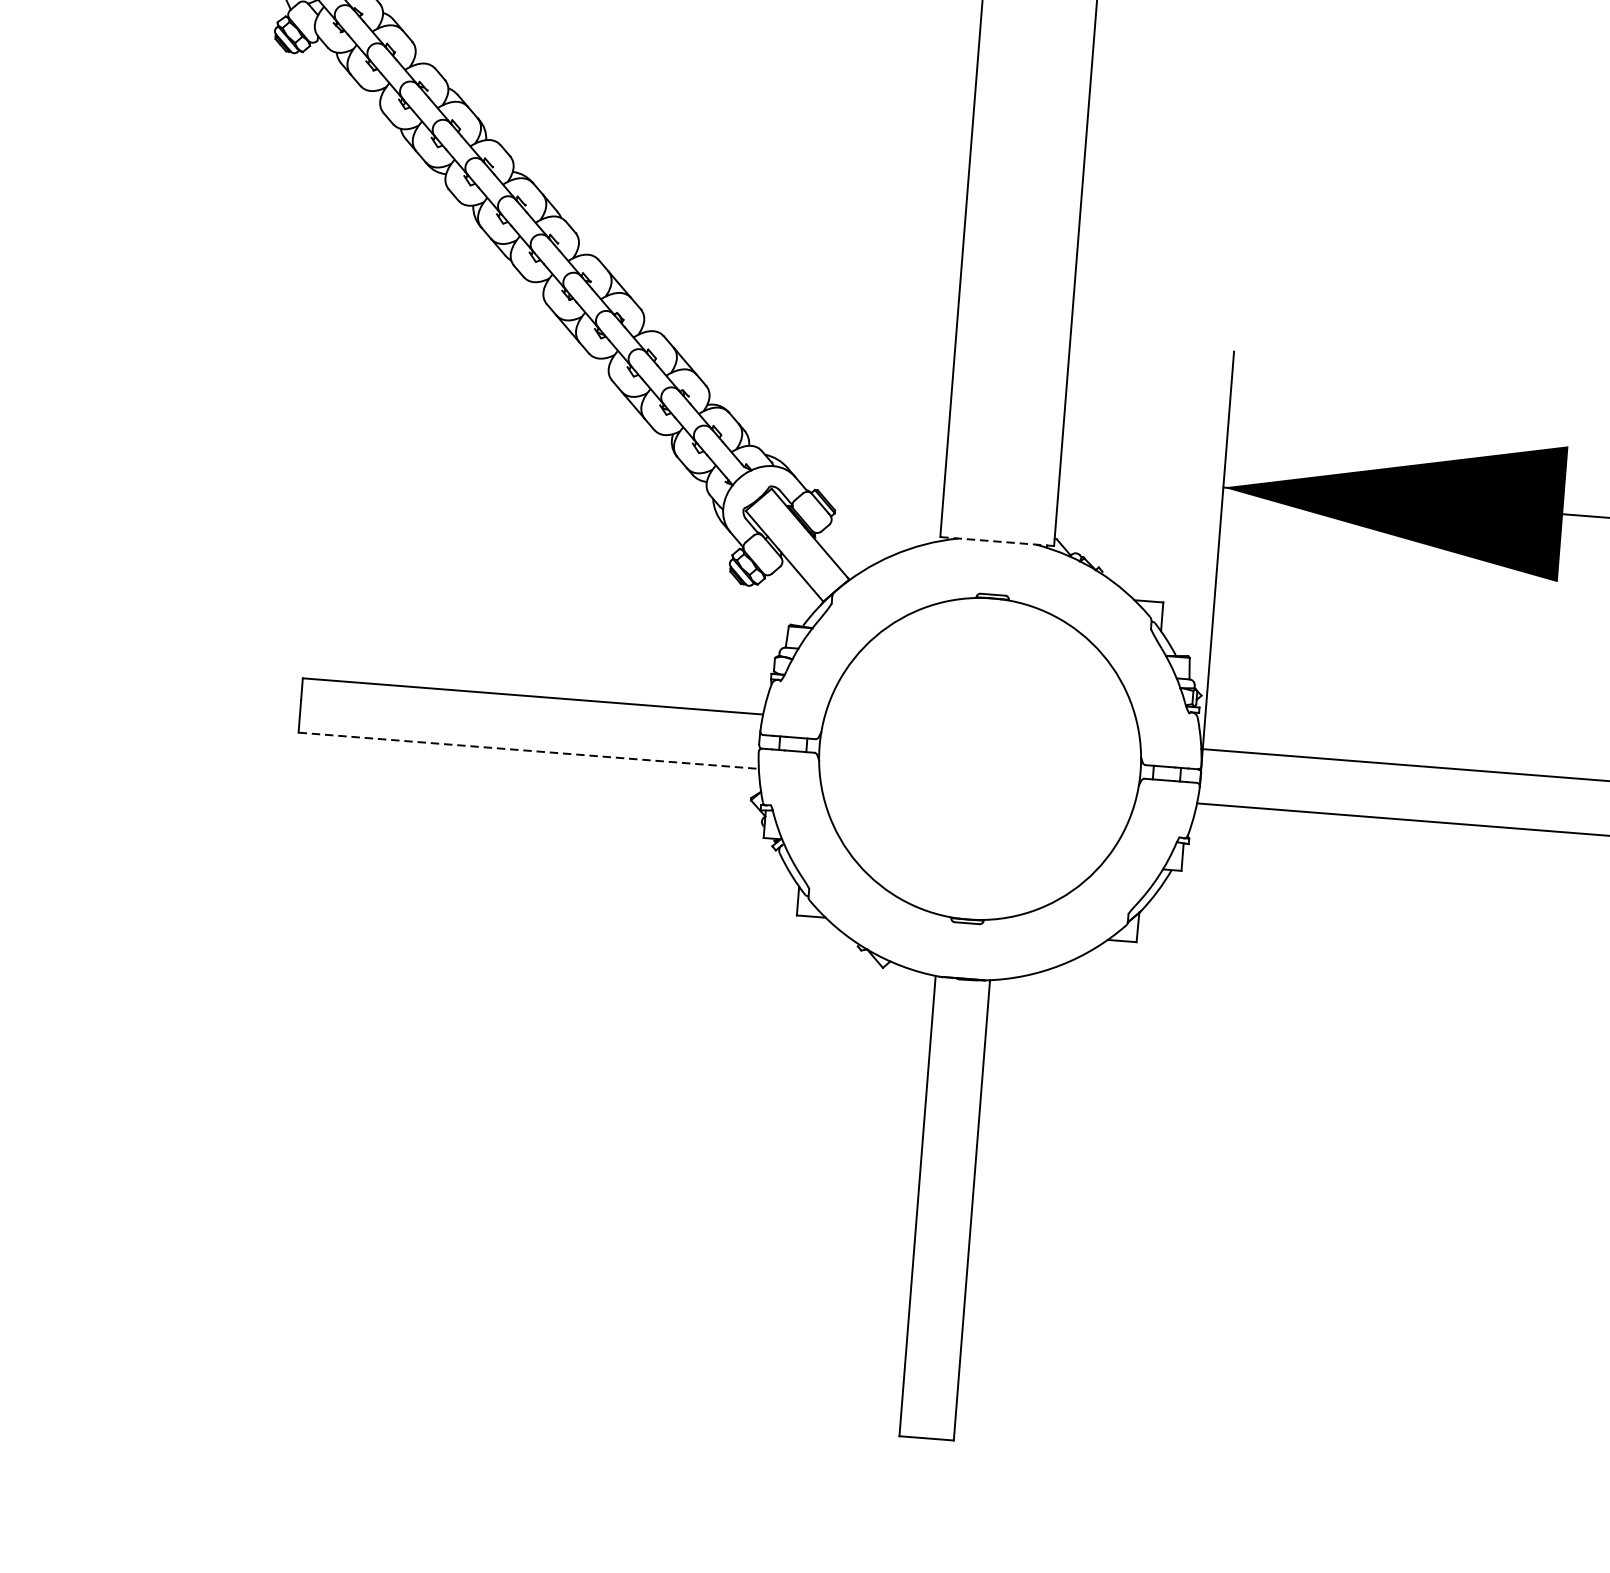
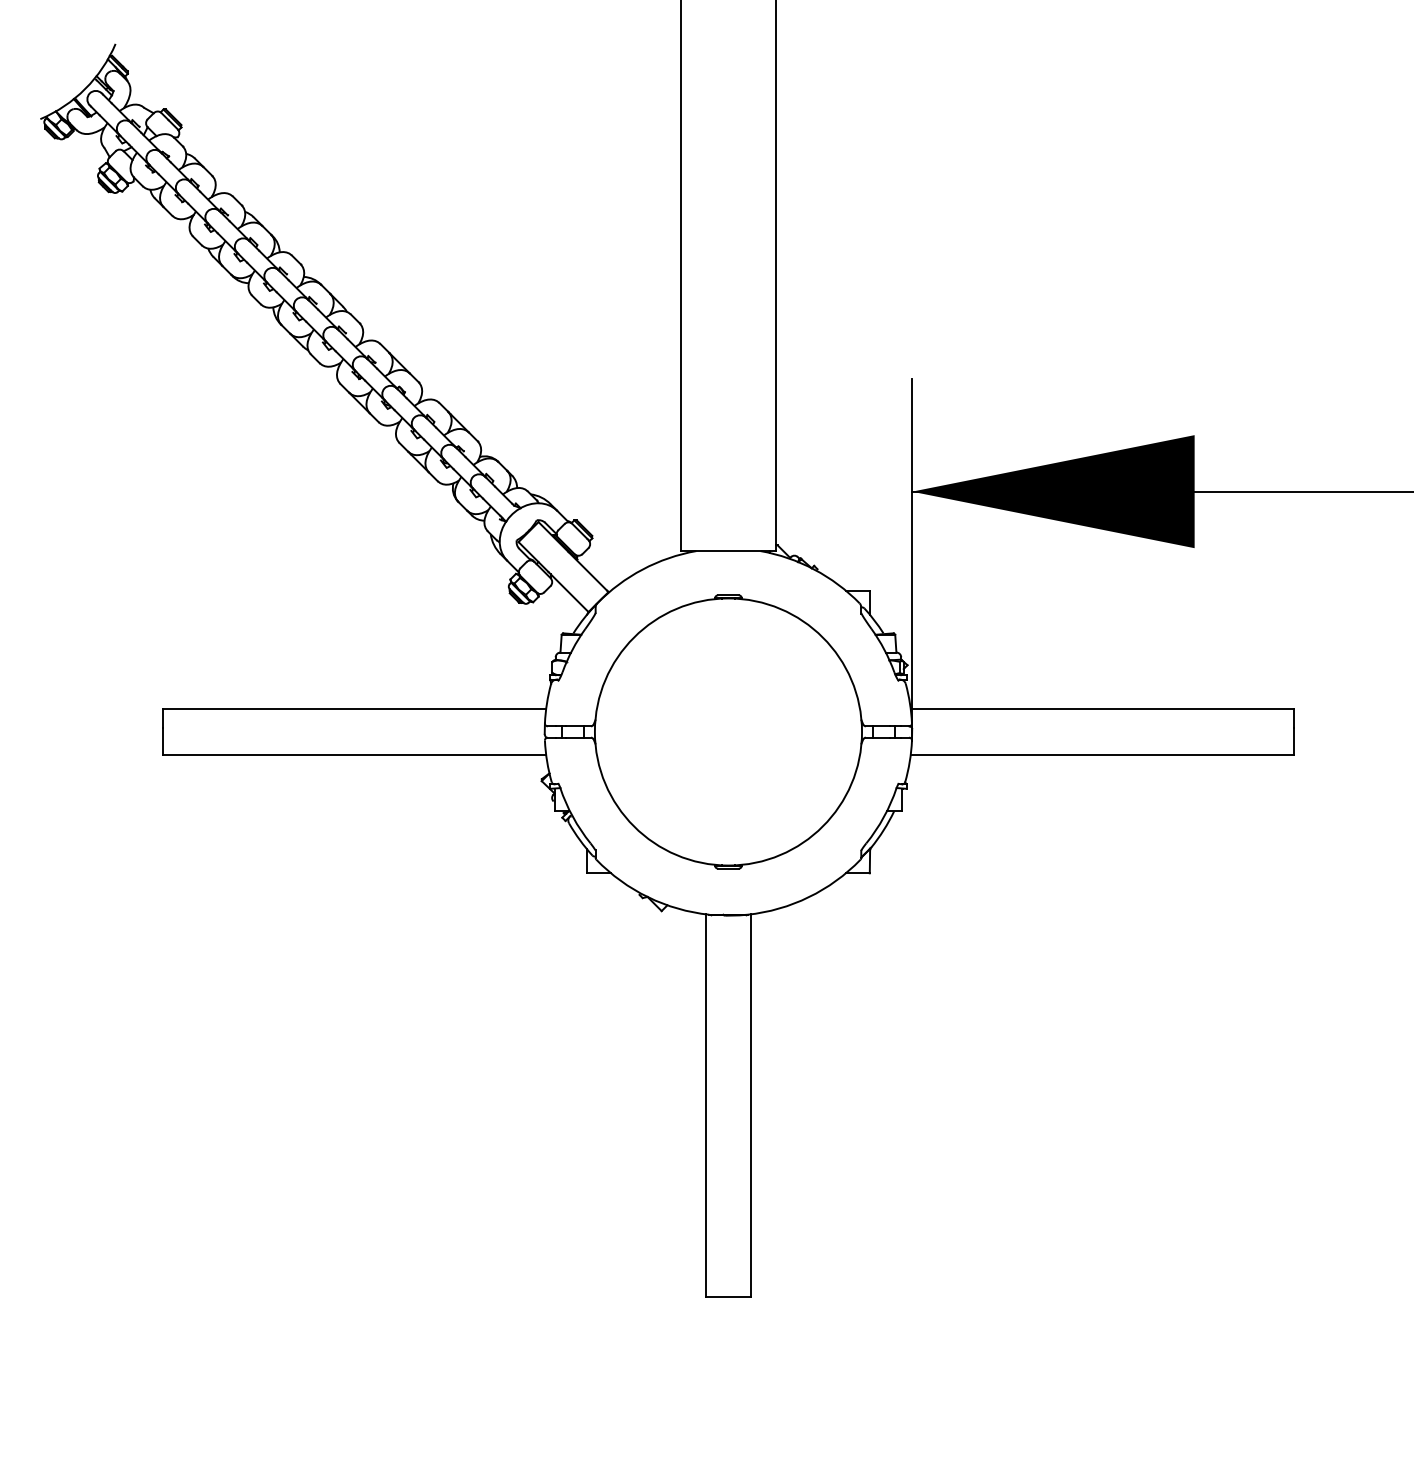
line: (997, 542) -> (728, 551), dashed -> solid
line: (529, 750) -> (355, 754), dashed -> solid

